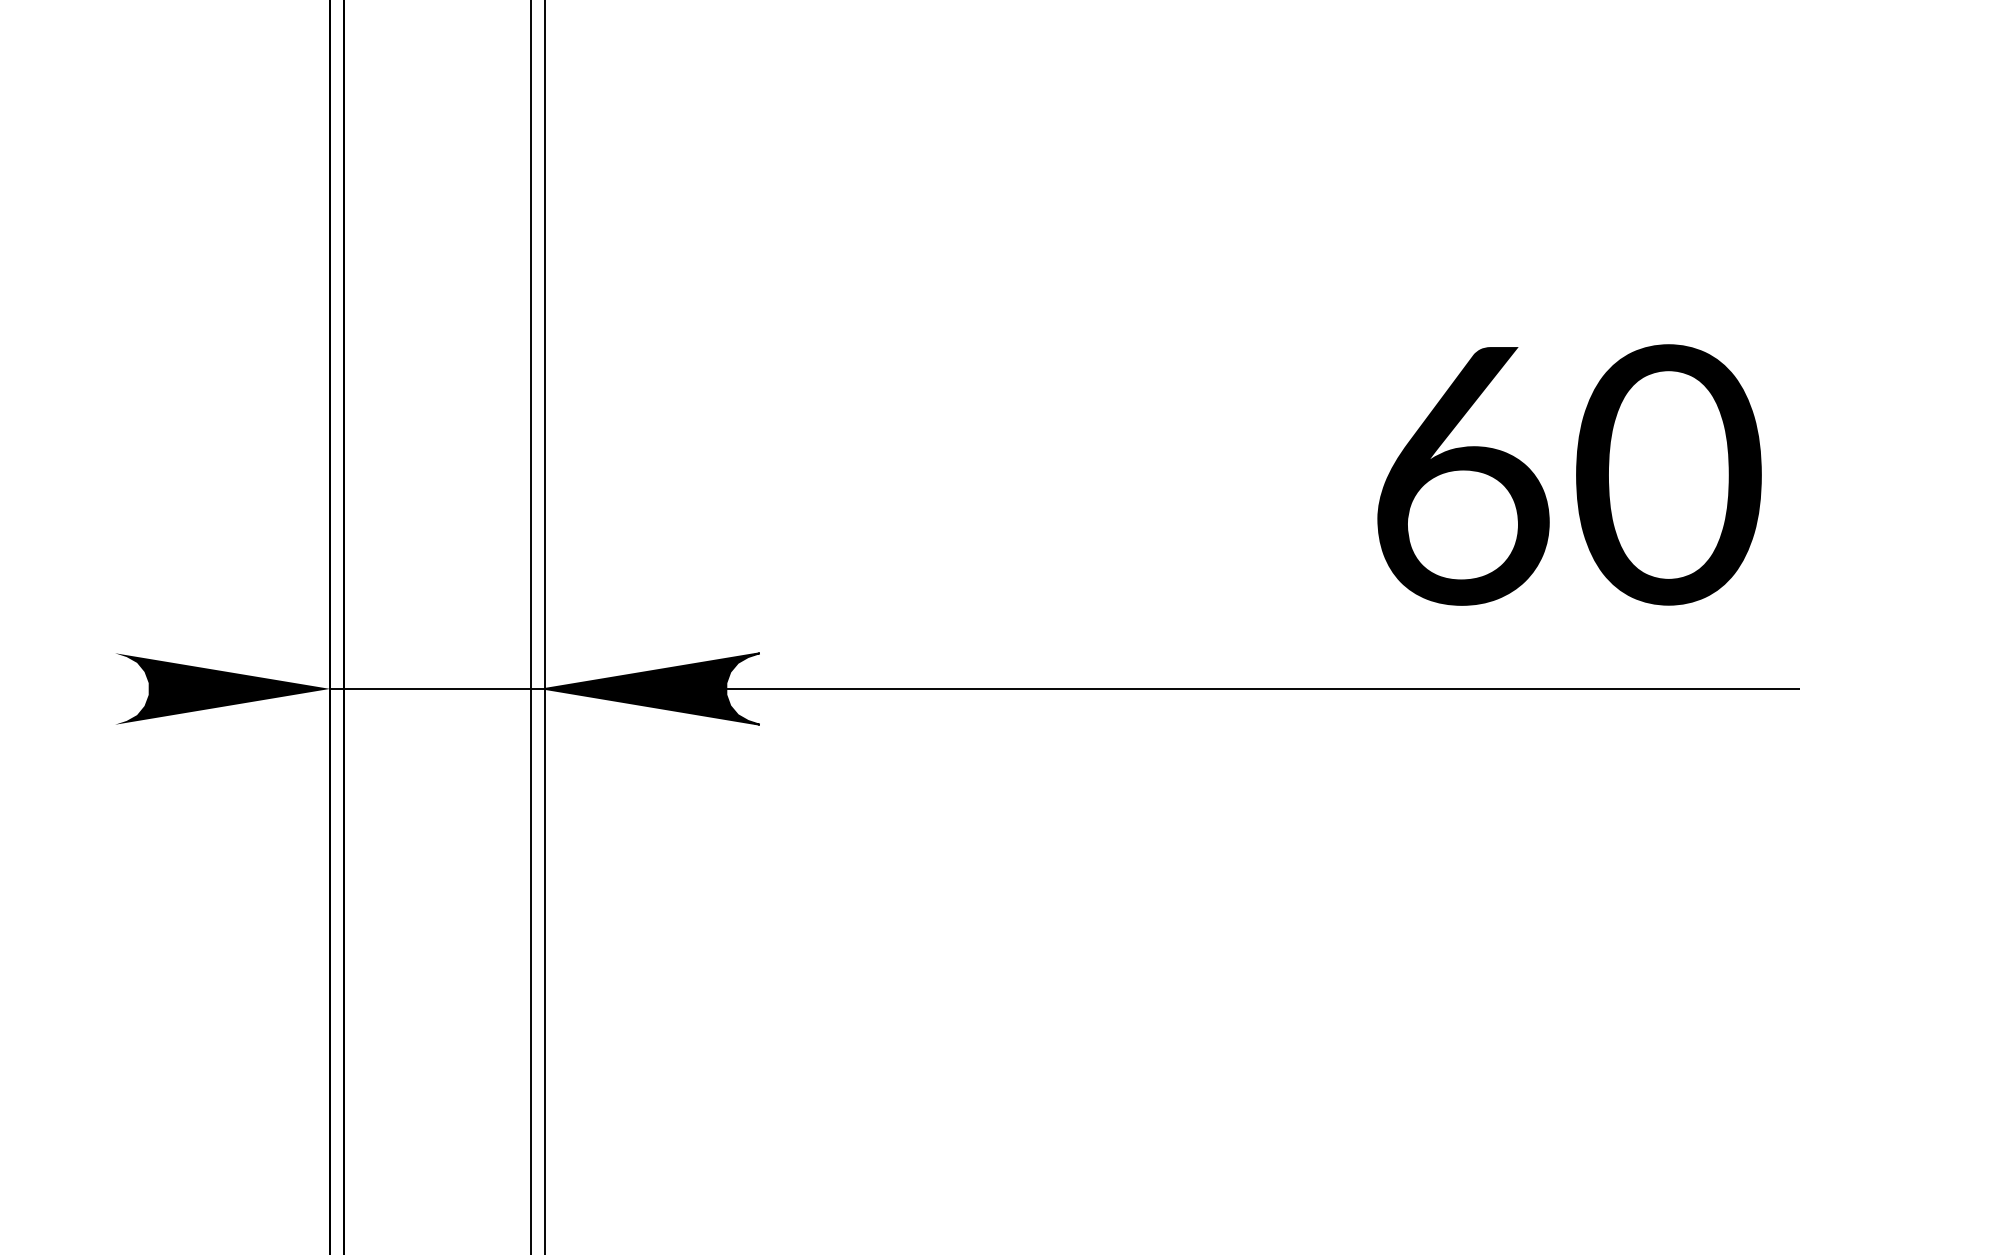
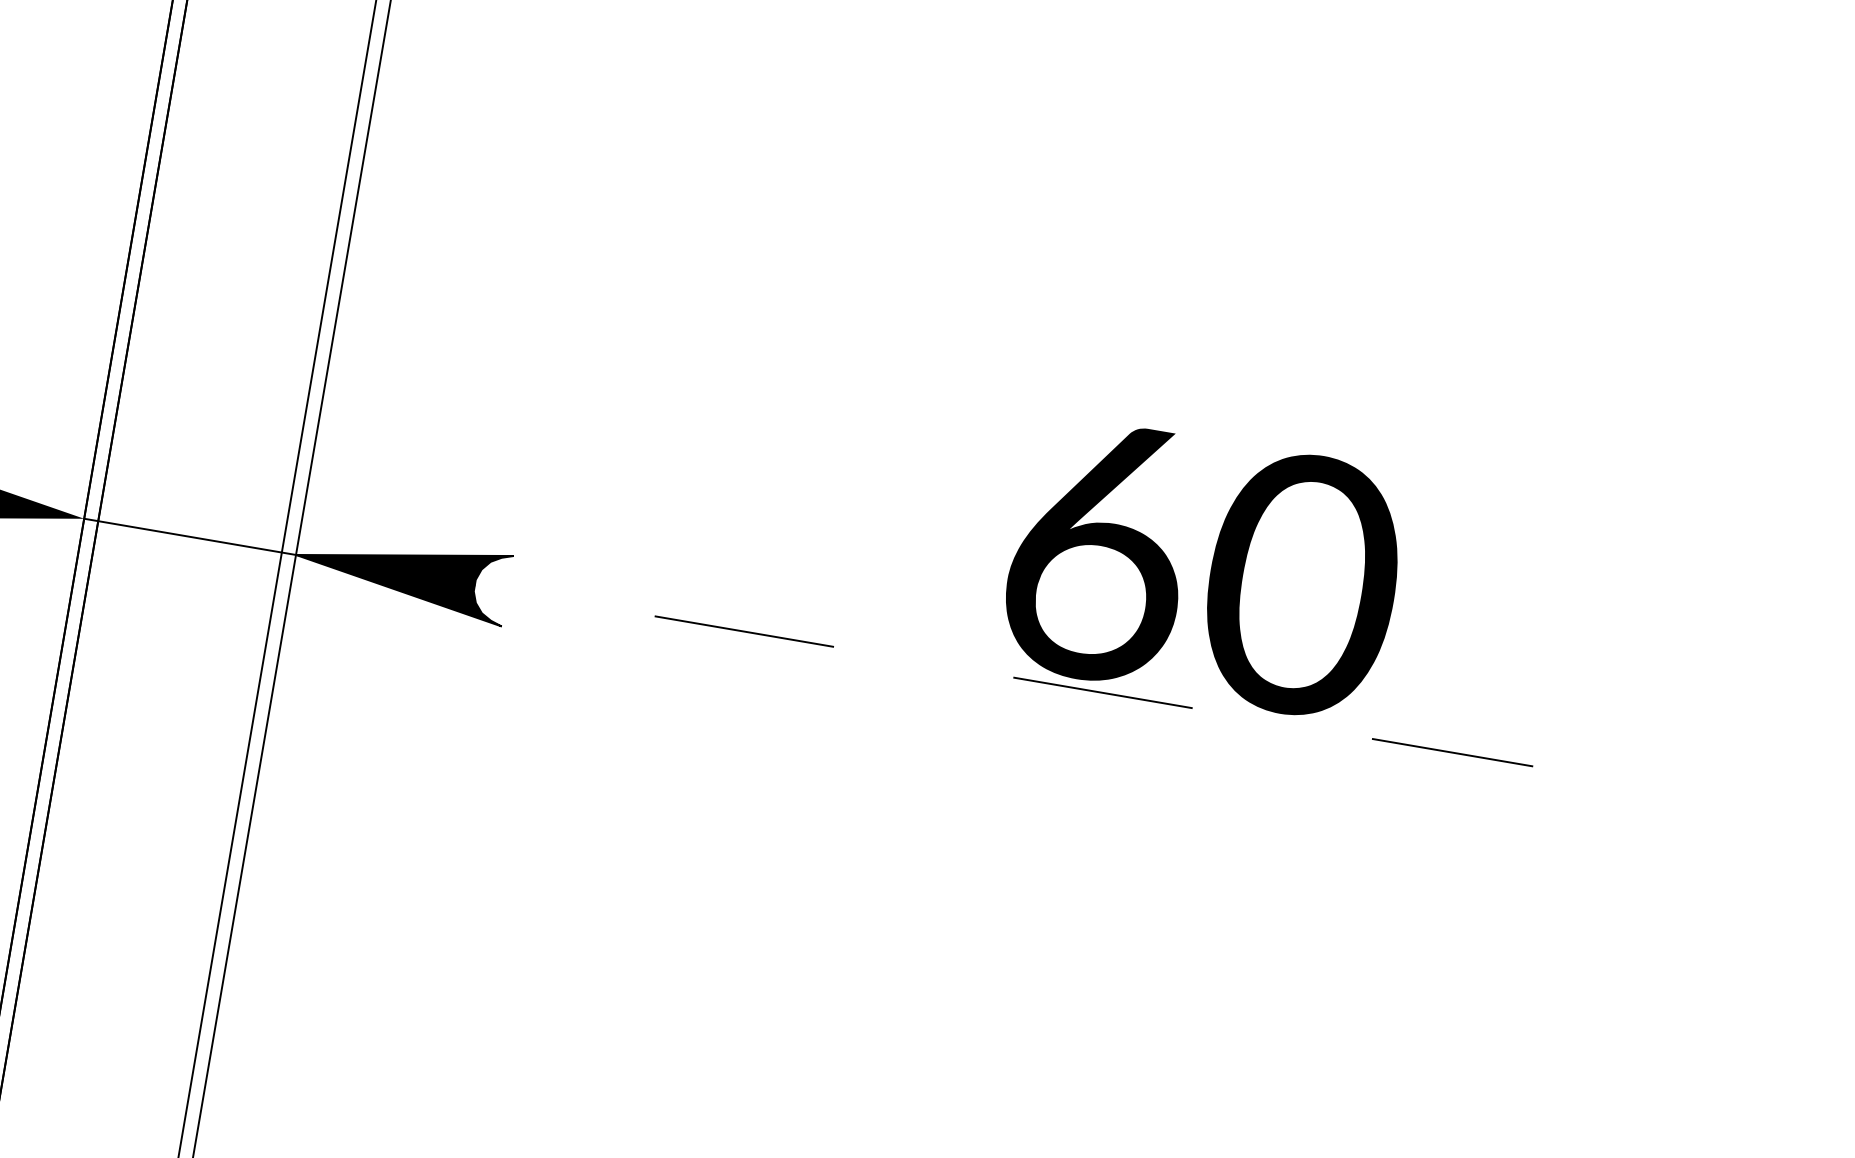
text: (1569, 474) -> (1204, 567), moved
line: (1172, 688) -> (914, 660), solid -> dashed

